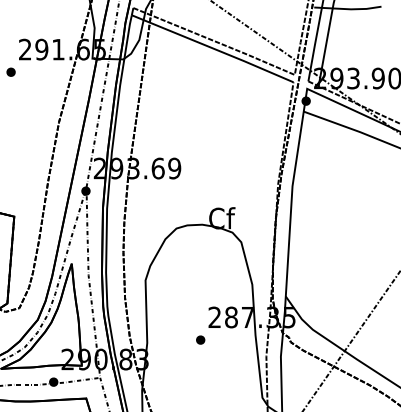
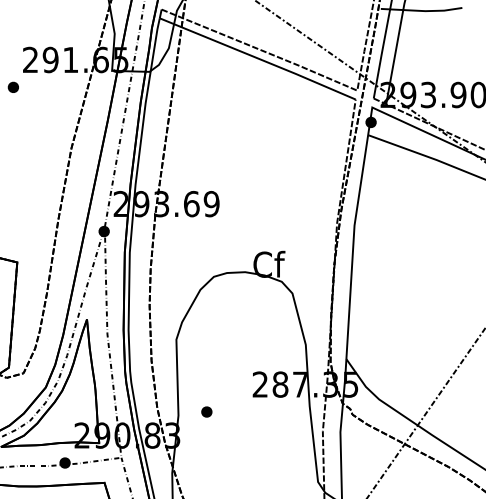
part: (200, 339) -> (206, 411), moved

